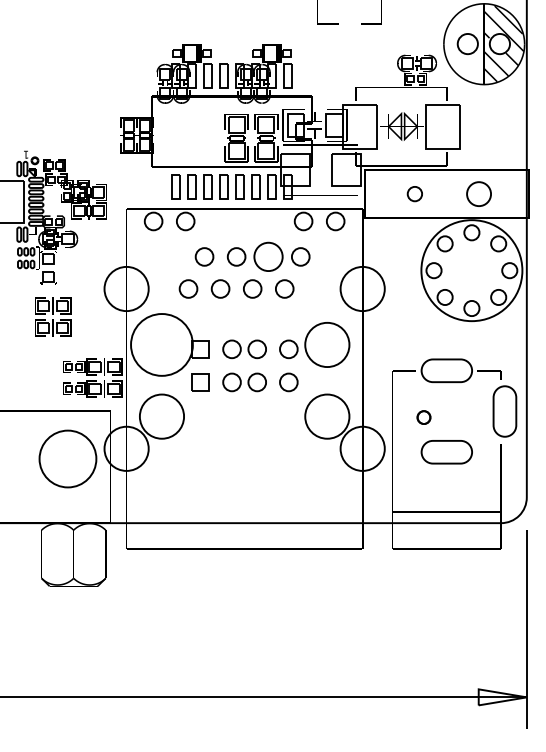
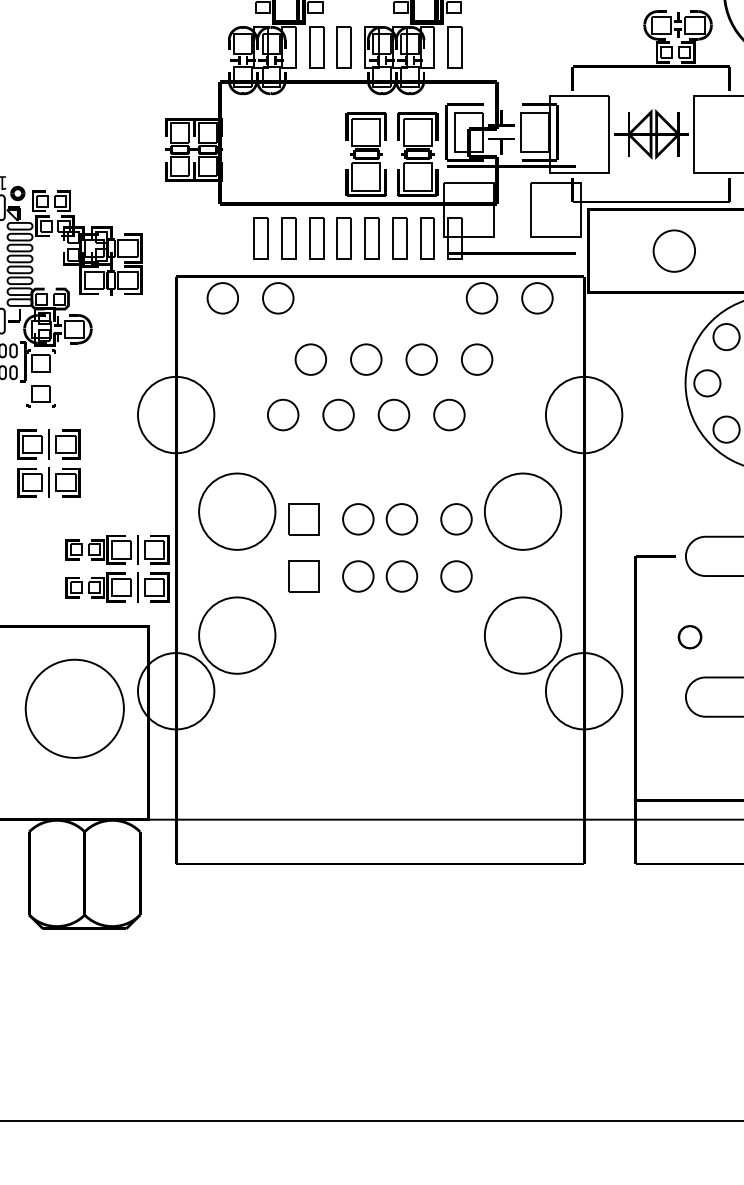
circle: (414, 193) -> (673, 250), size x1.67
circle: (268, 256) -> (421, 358), size x0.62
circle: (161, 344) -> (236, 510), size x0.71

